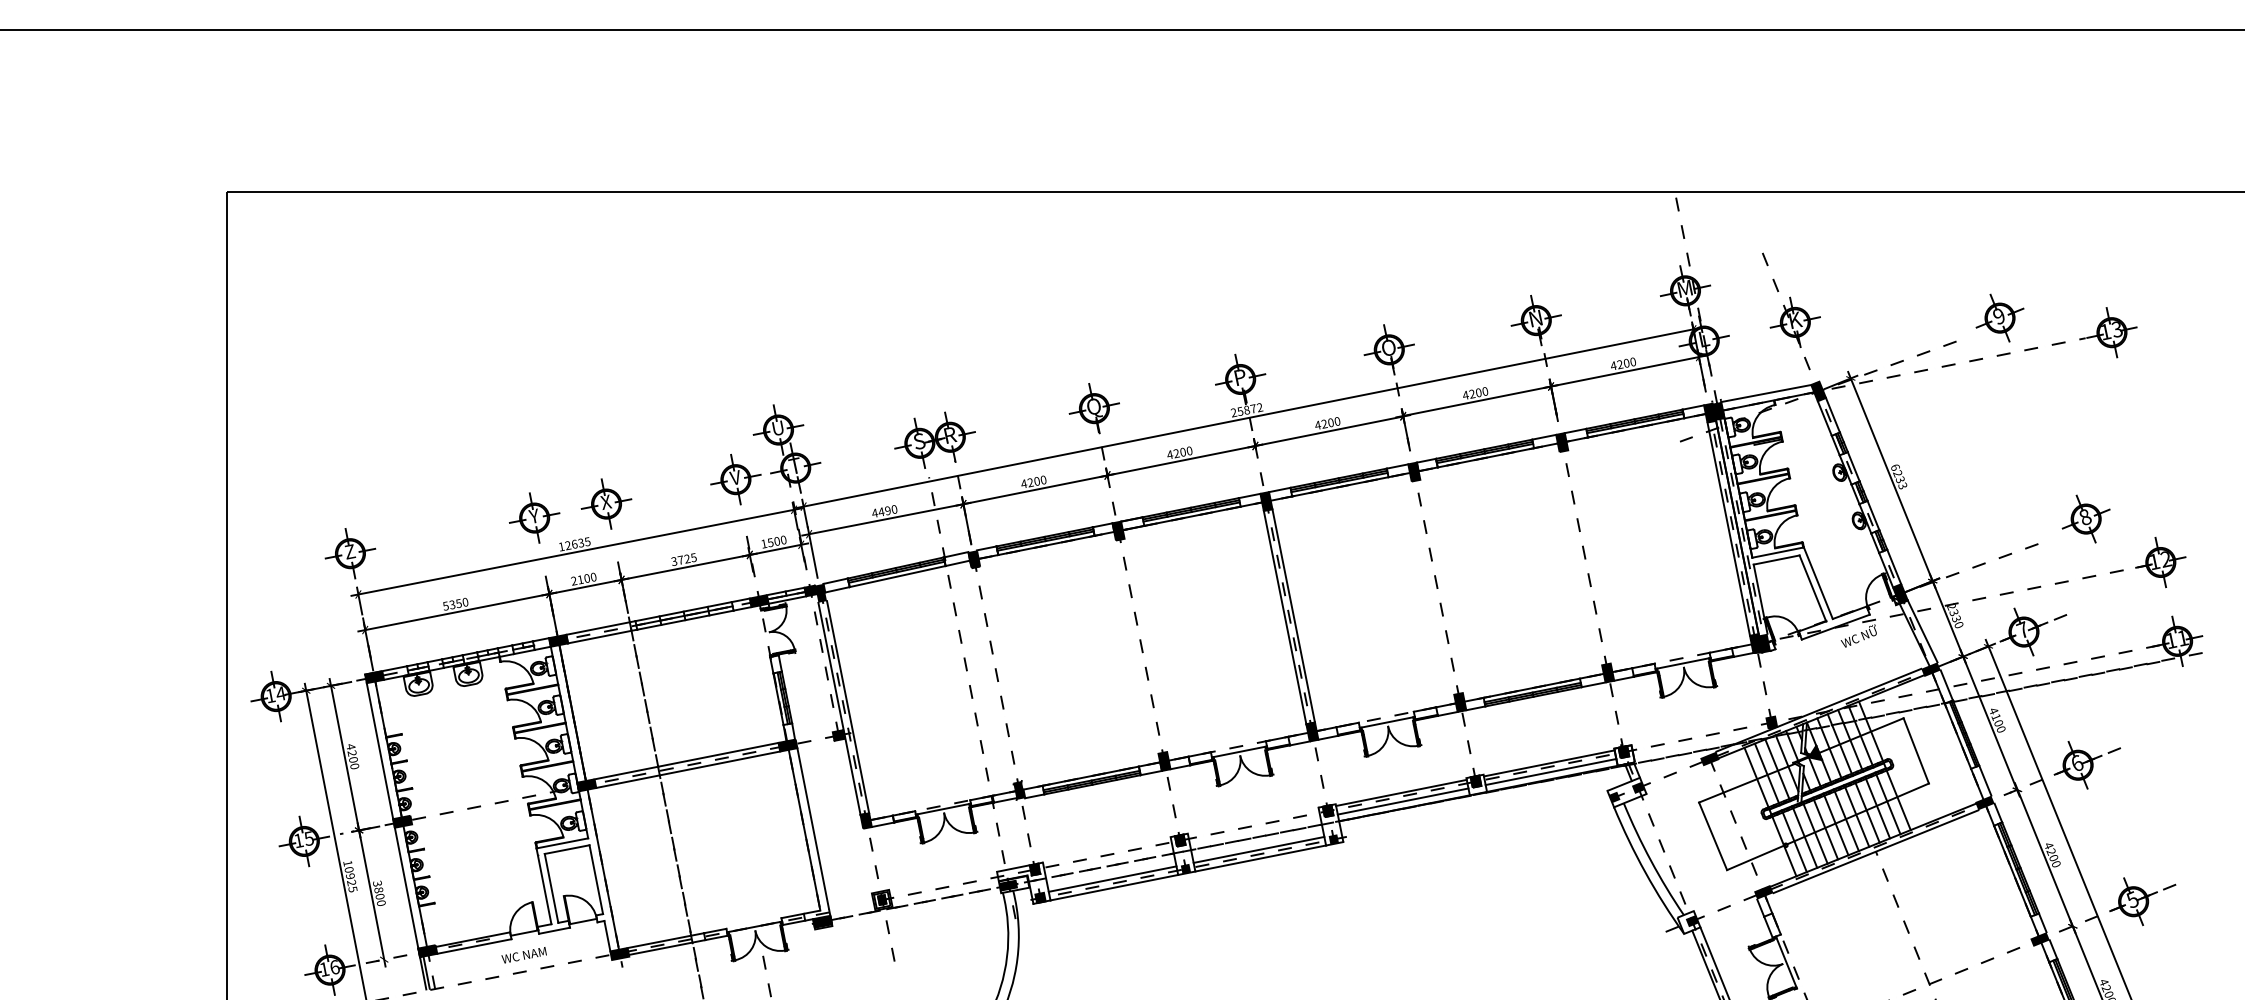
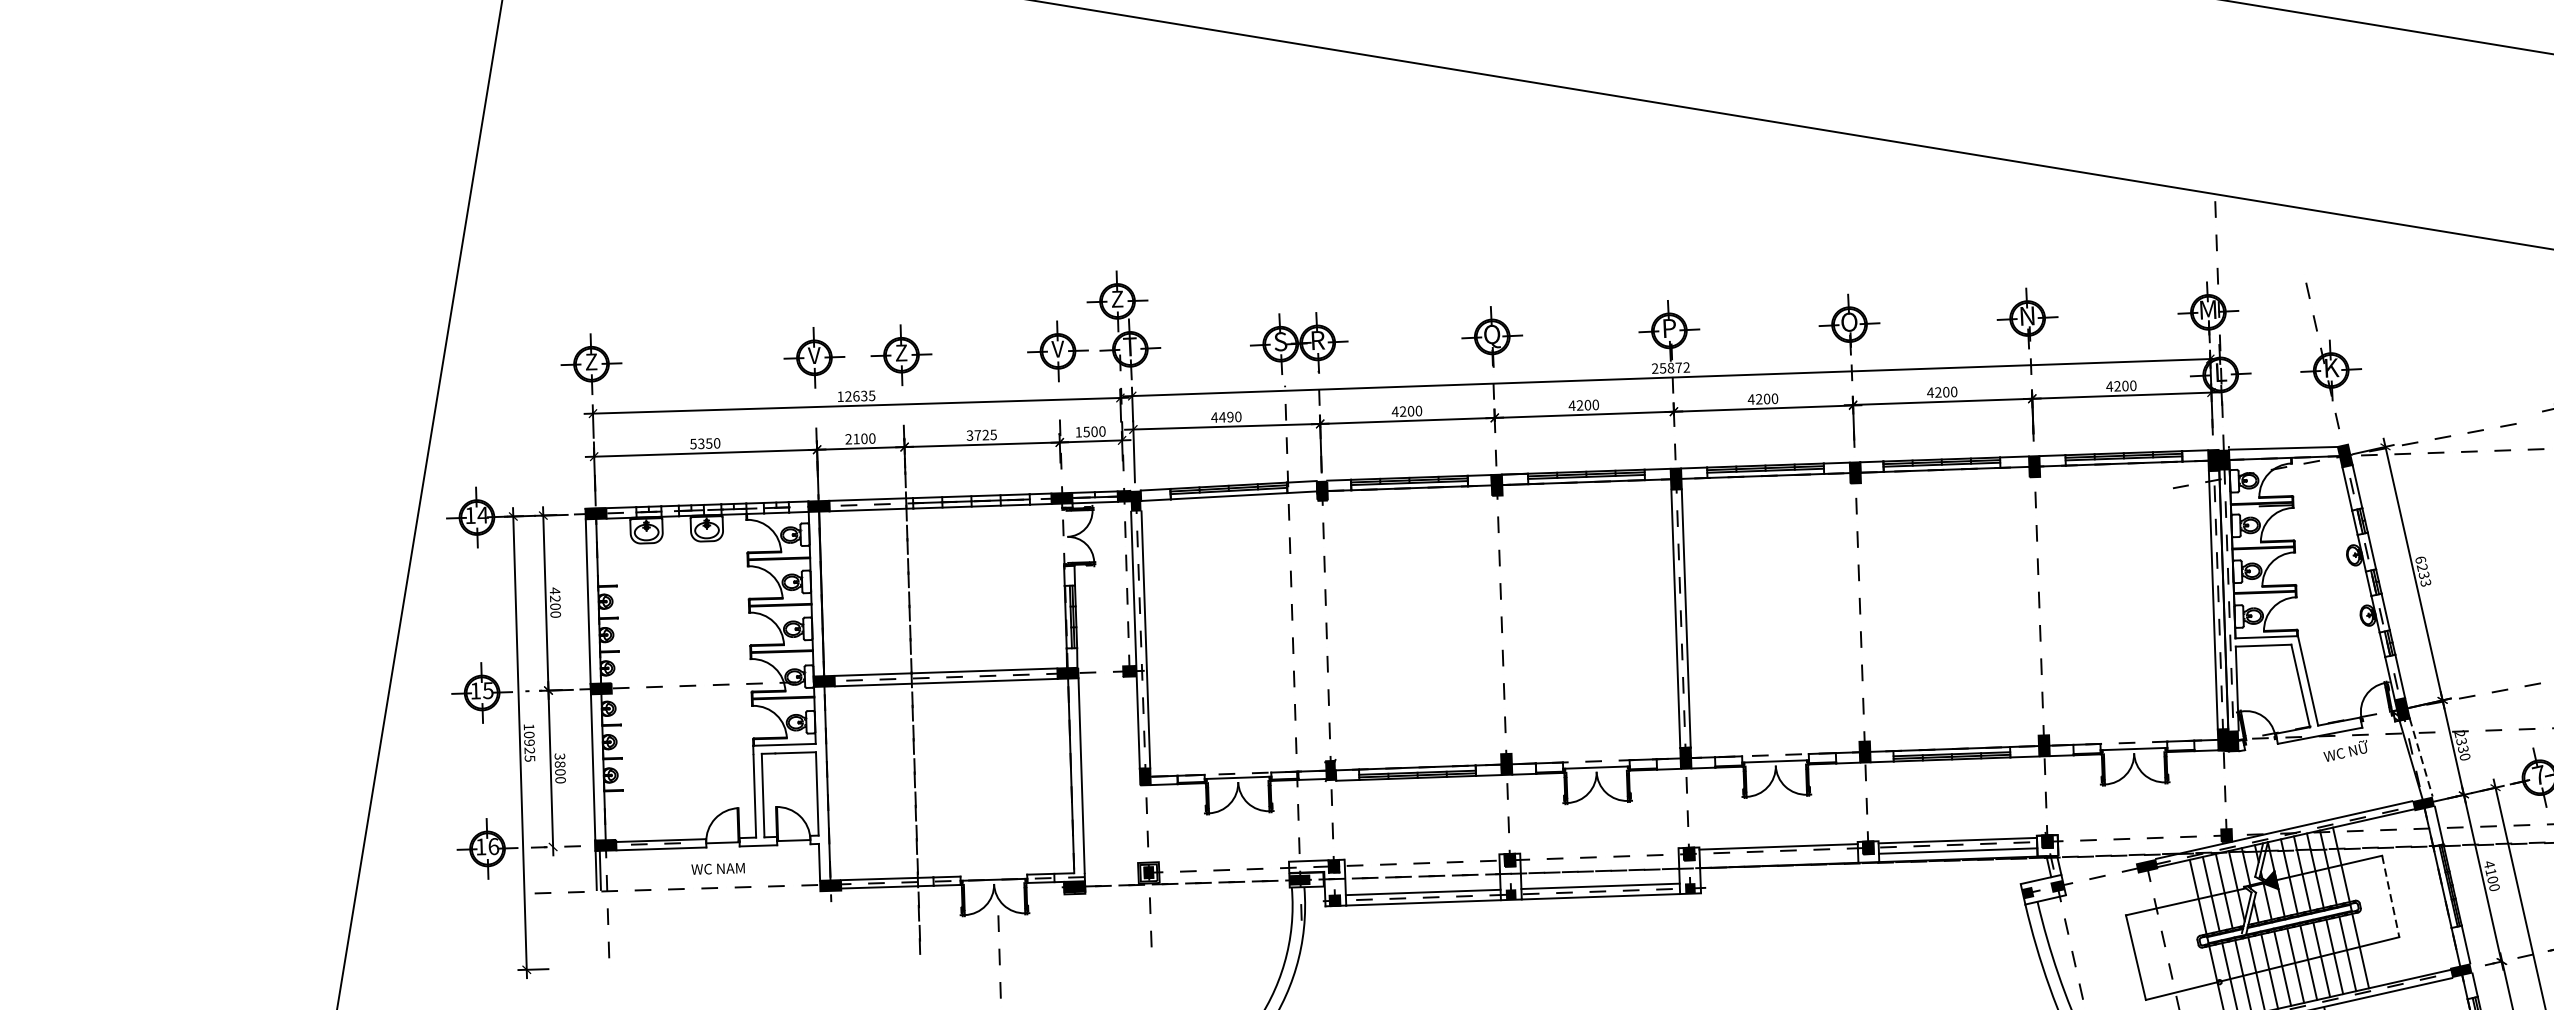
text: (778, 427) -> (1117, 298), U -> Z
text: (605, 502) -> (900, 353), X -> Z
text: (532, 515) -> (812, 354), Y -> V
line: (1922, 631) -> (2420, 757), solid -> dashed
line: (1916, 751) -> (2390, 897), solid -> dashed
line: (1402, 801) -> (1778, 857), removed

